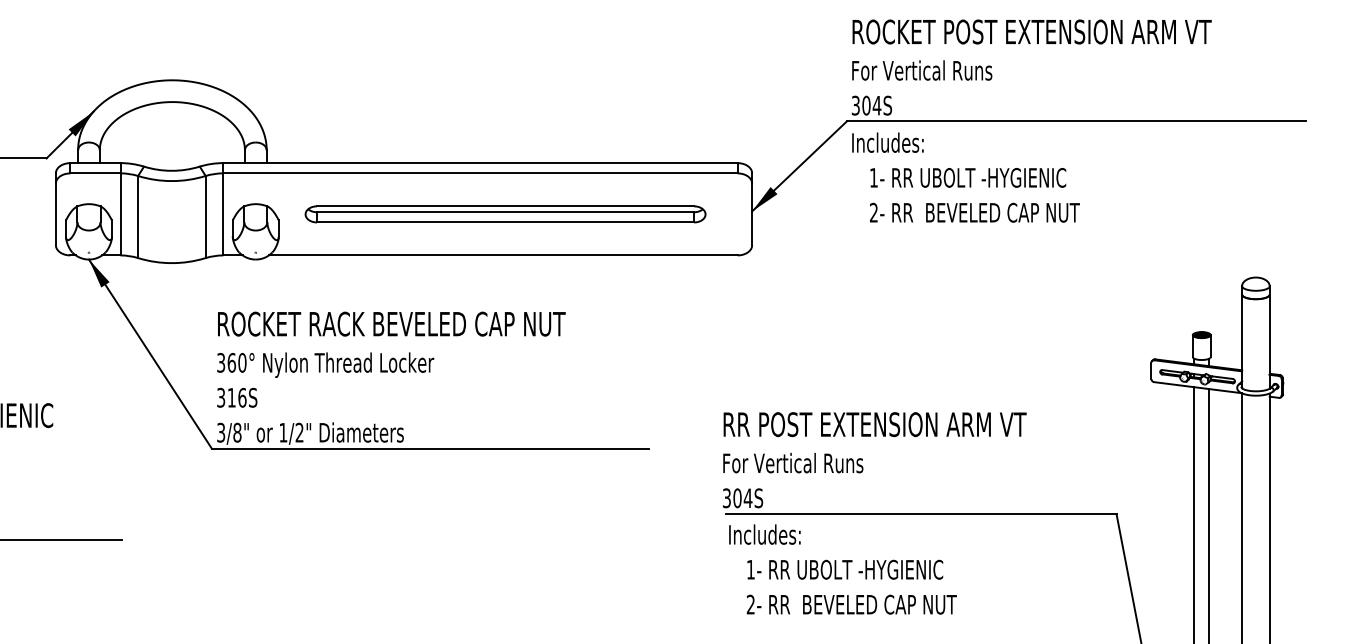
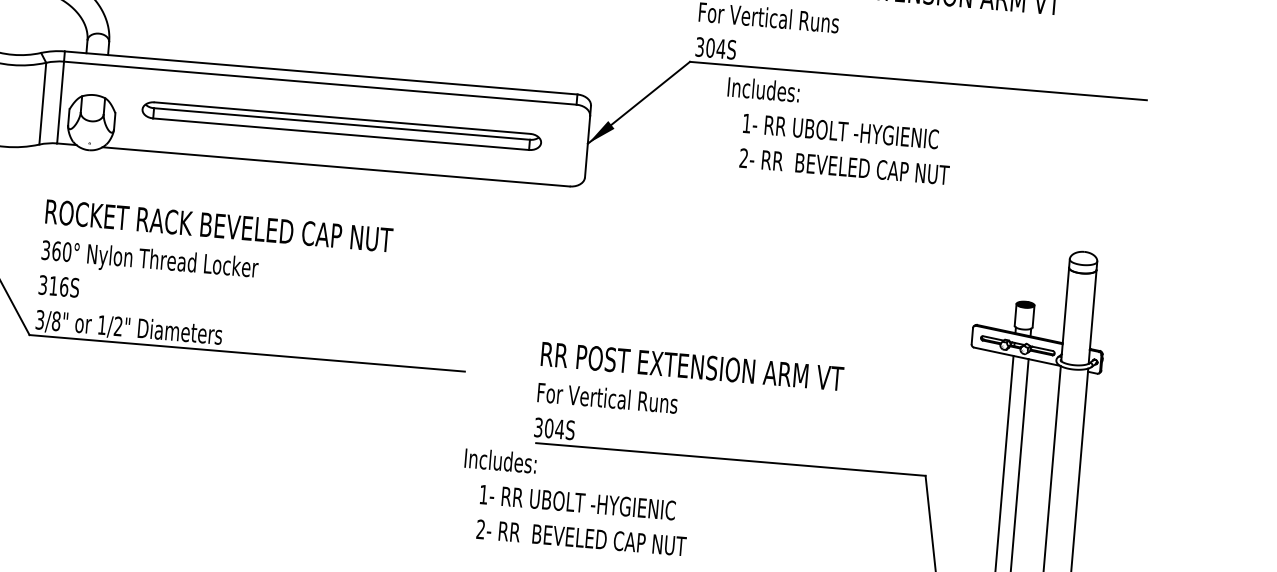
text: (965, 177) -> (838, 130), moved
text: (842, 569) -> (575, 502), moved

